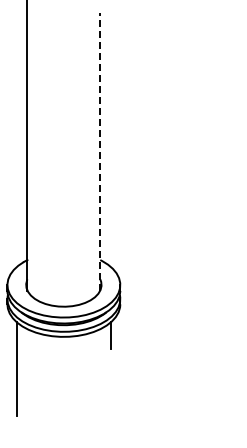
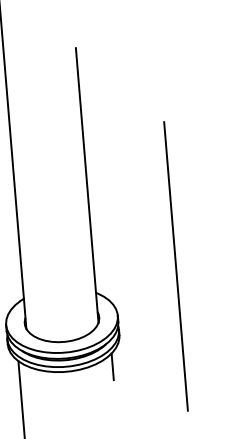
line: (100, 151) -> (87, 185), dashed -> solid
line: (182, 240) -> (175, 266), added

